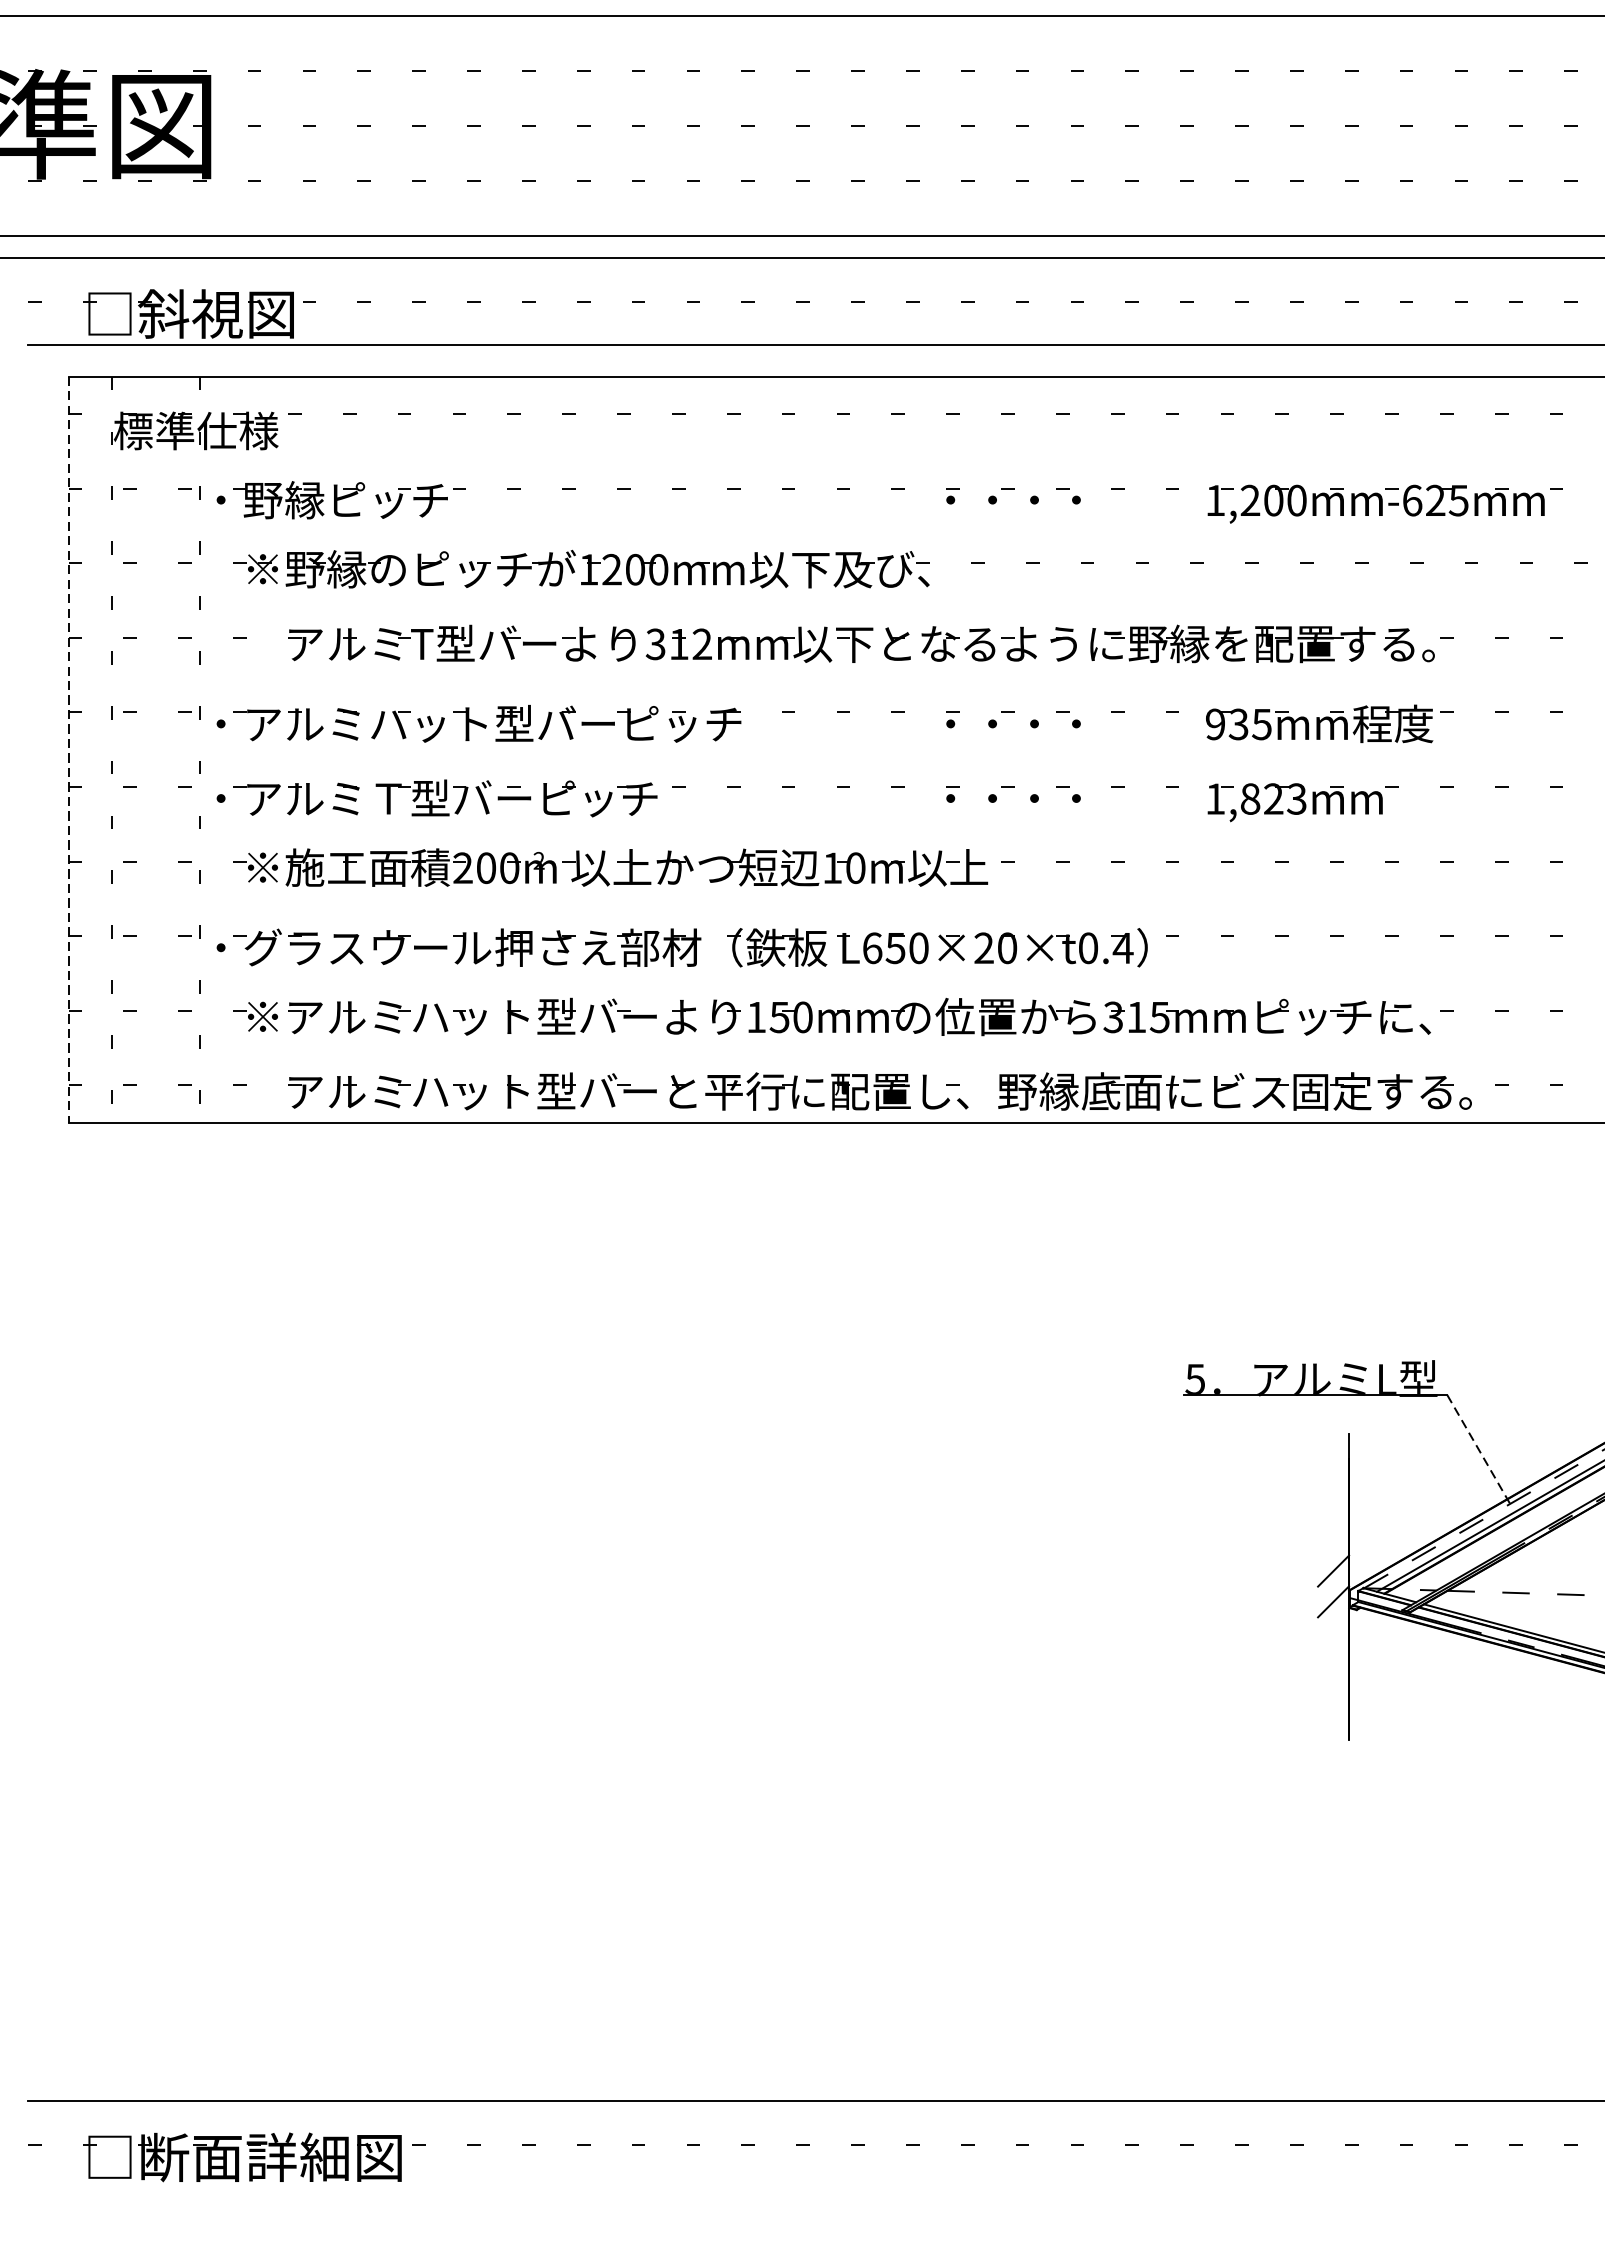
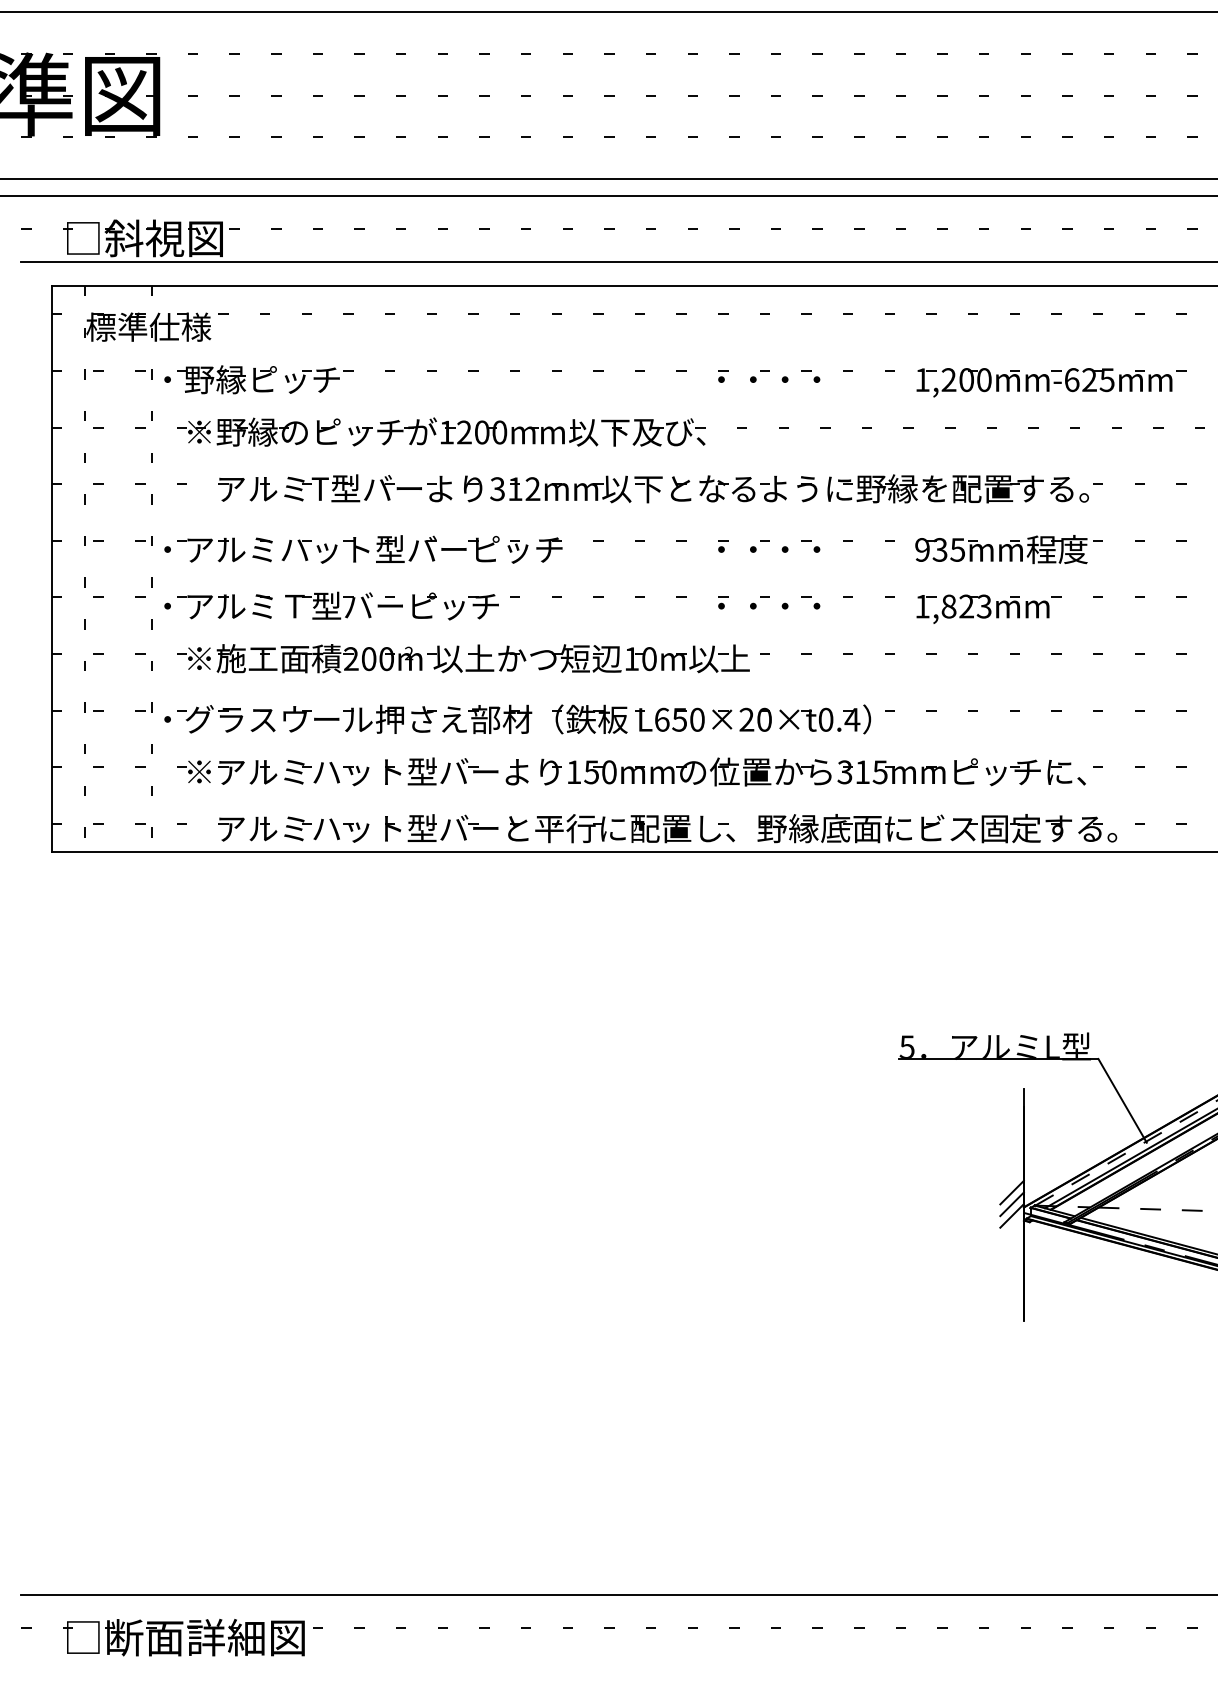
line: (68, 750) -> (51, 569), dashed -> solid
line: (1478, 1451) -> (1122, 1101), dashed -> solid
line: (1332, 1586) -> (1011, 1204), added

